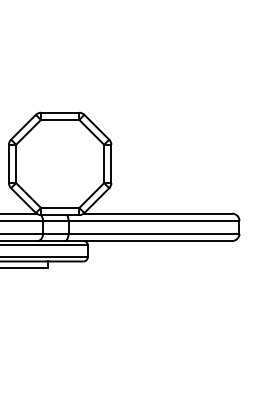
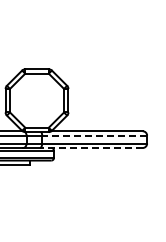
line: (153, 220) -> (94, 135), solid -> dashed
line: (147, 241) -> (90, 148), solid -> dashed

